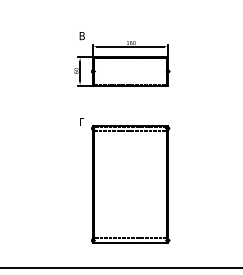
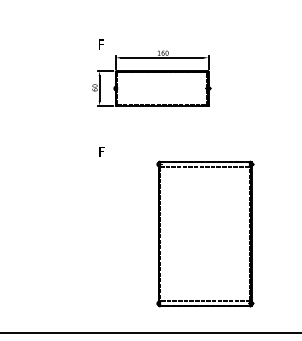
text: (82, 36) -> (102, 44), B -> F
part: (130, 184) -> (205, 233), moved

